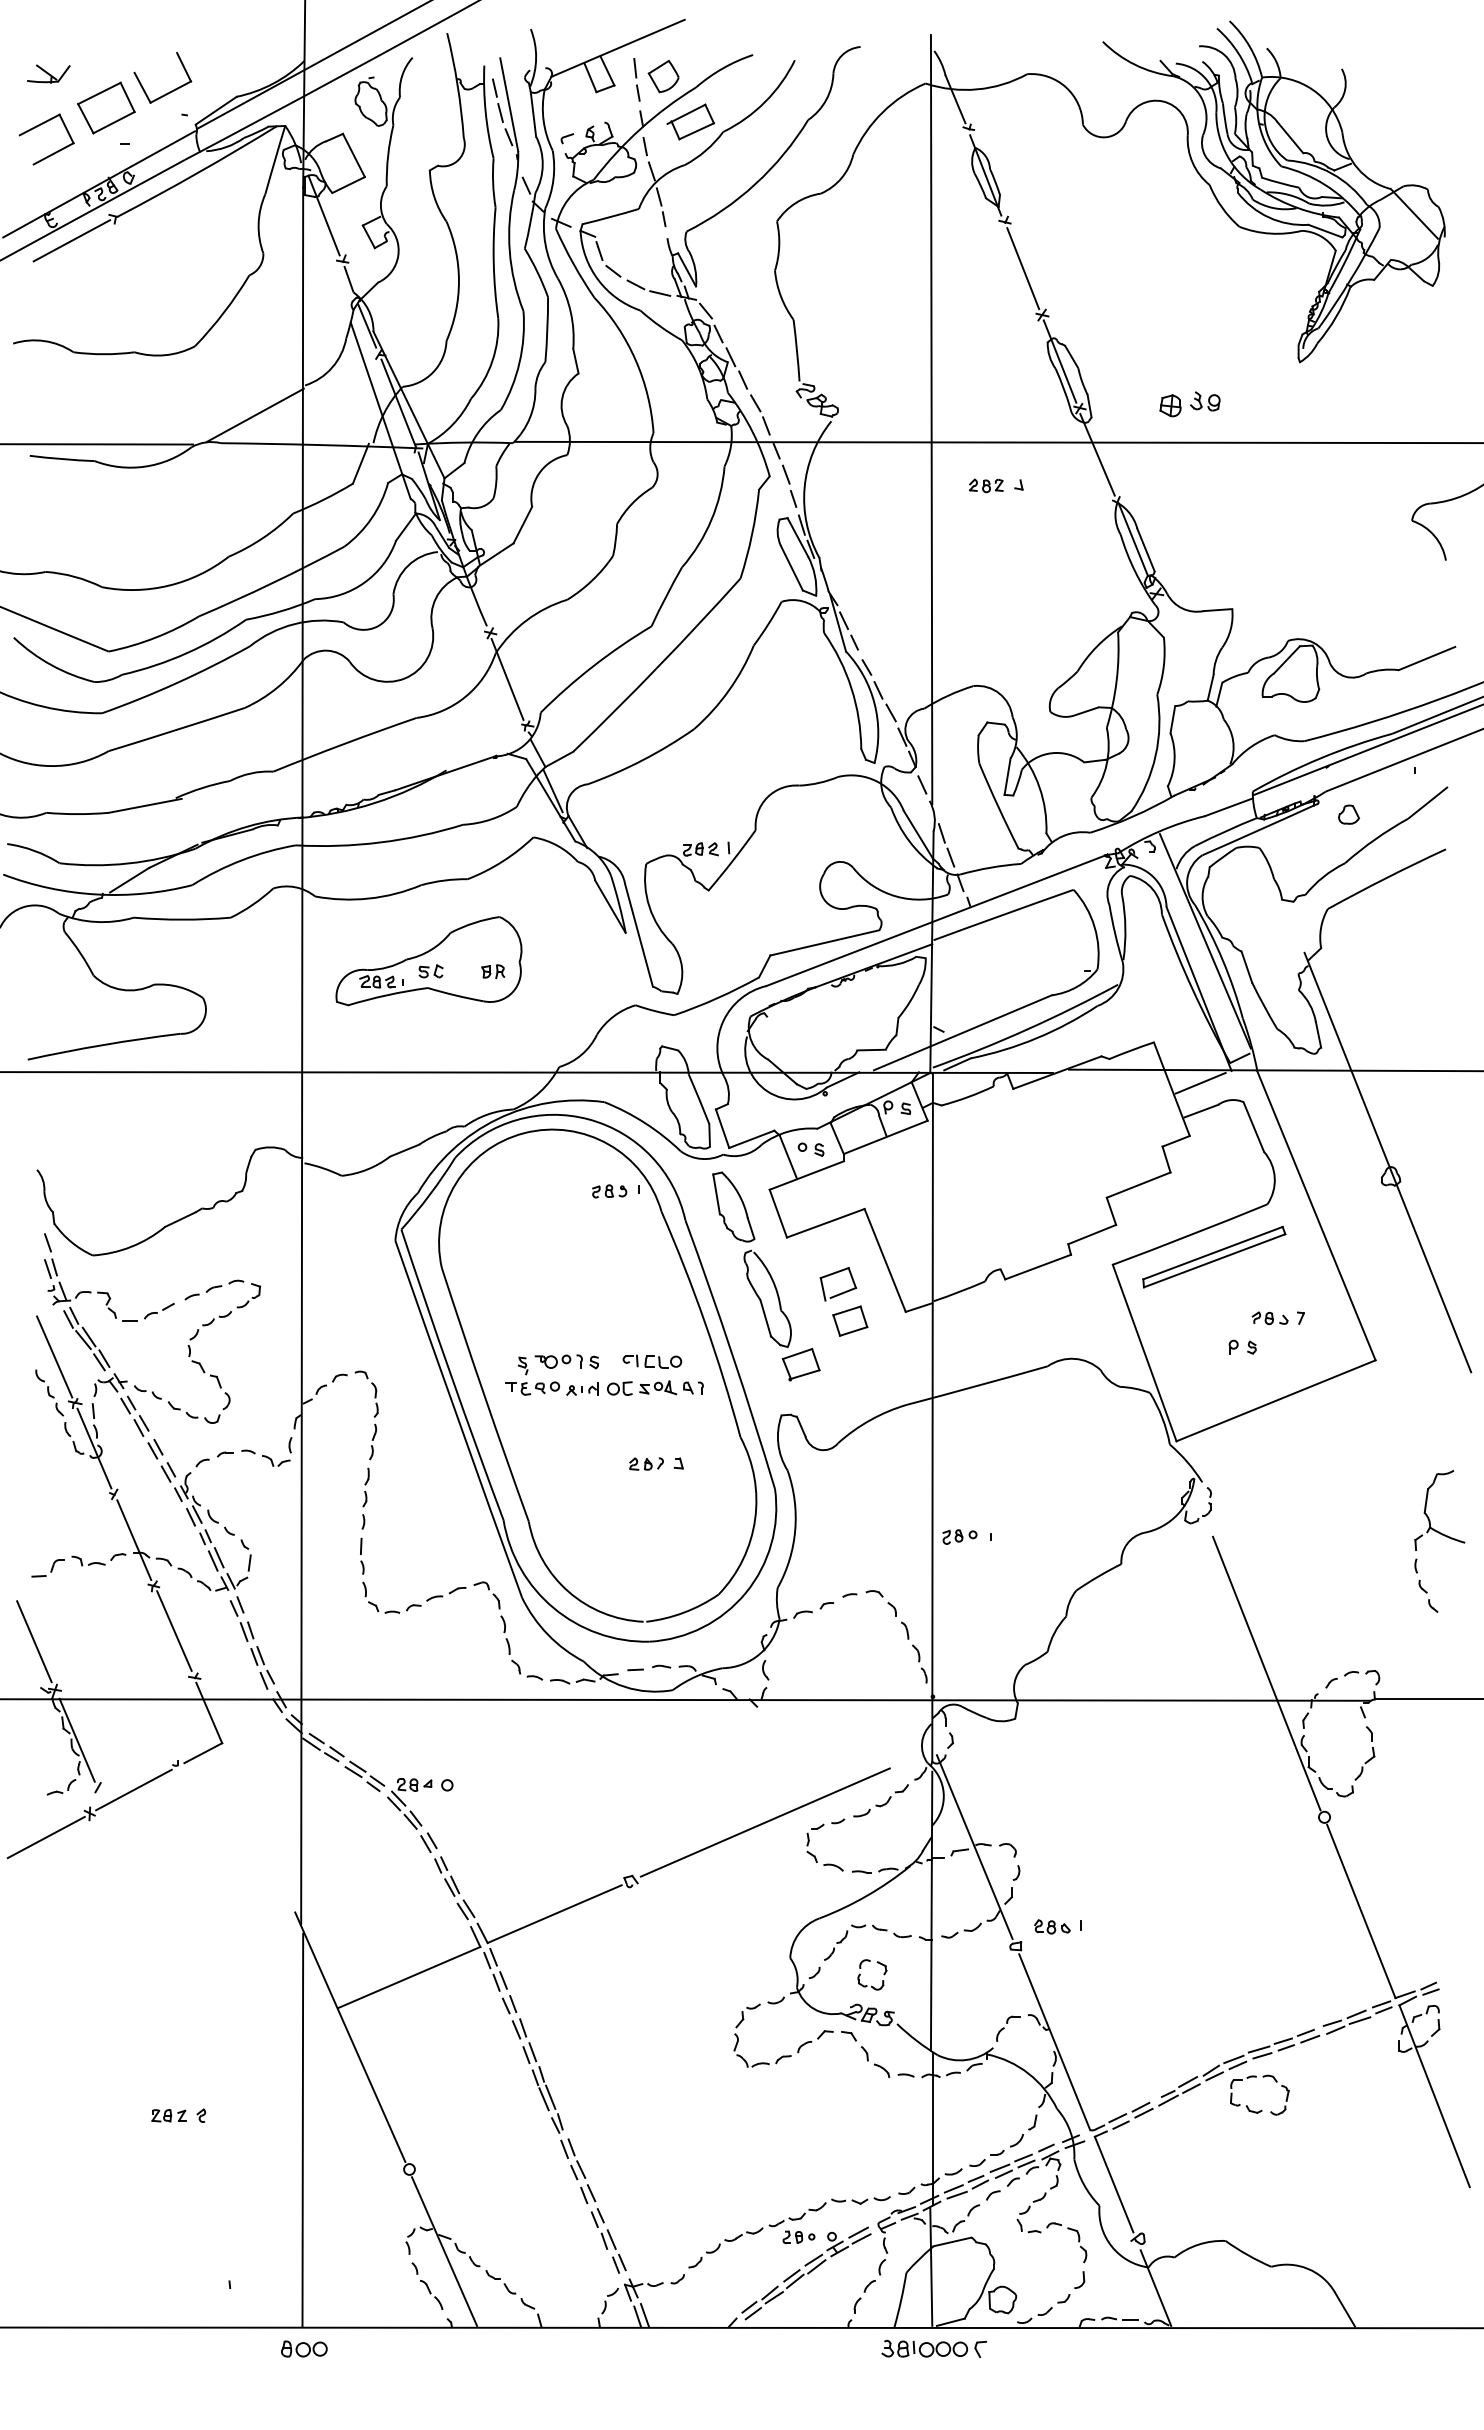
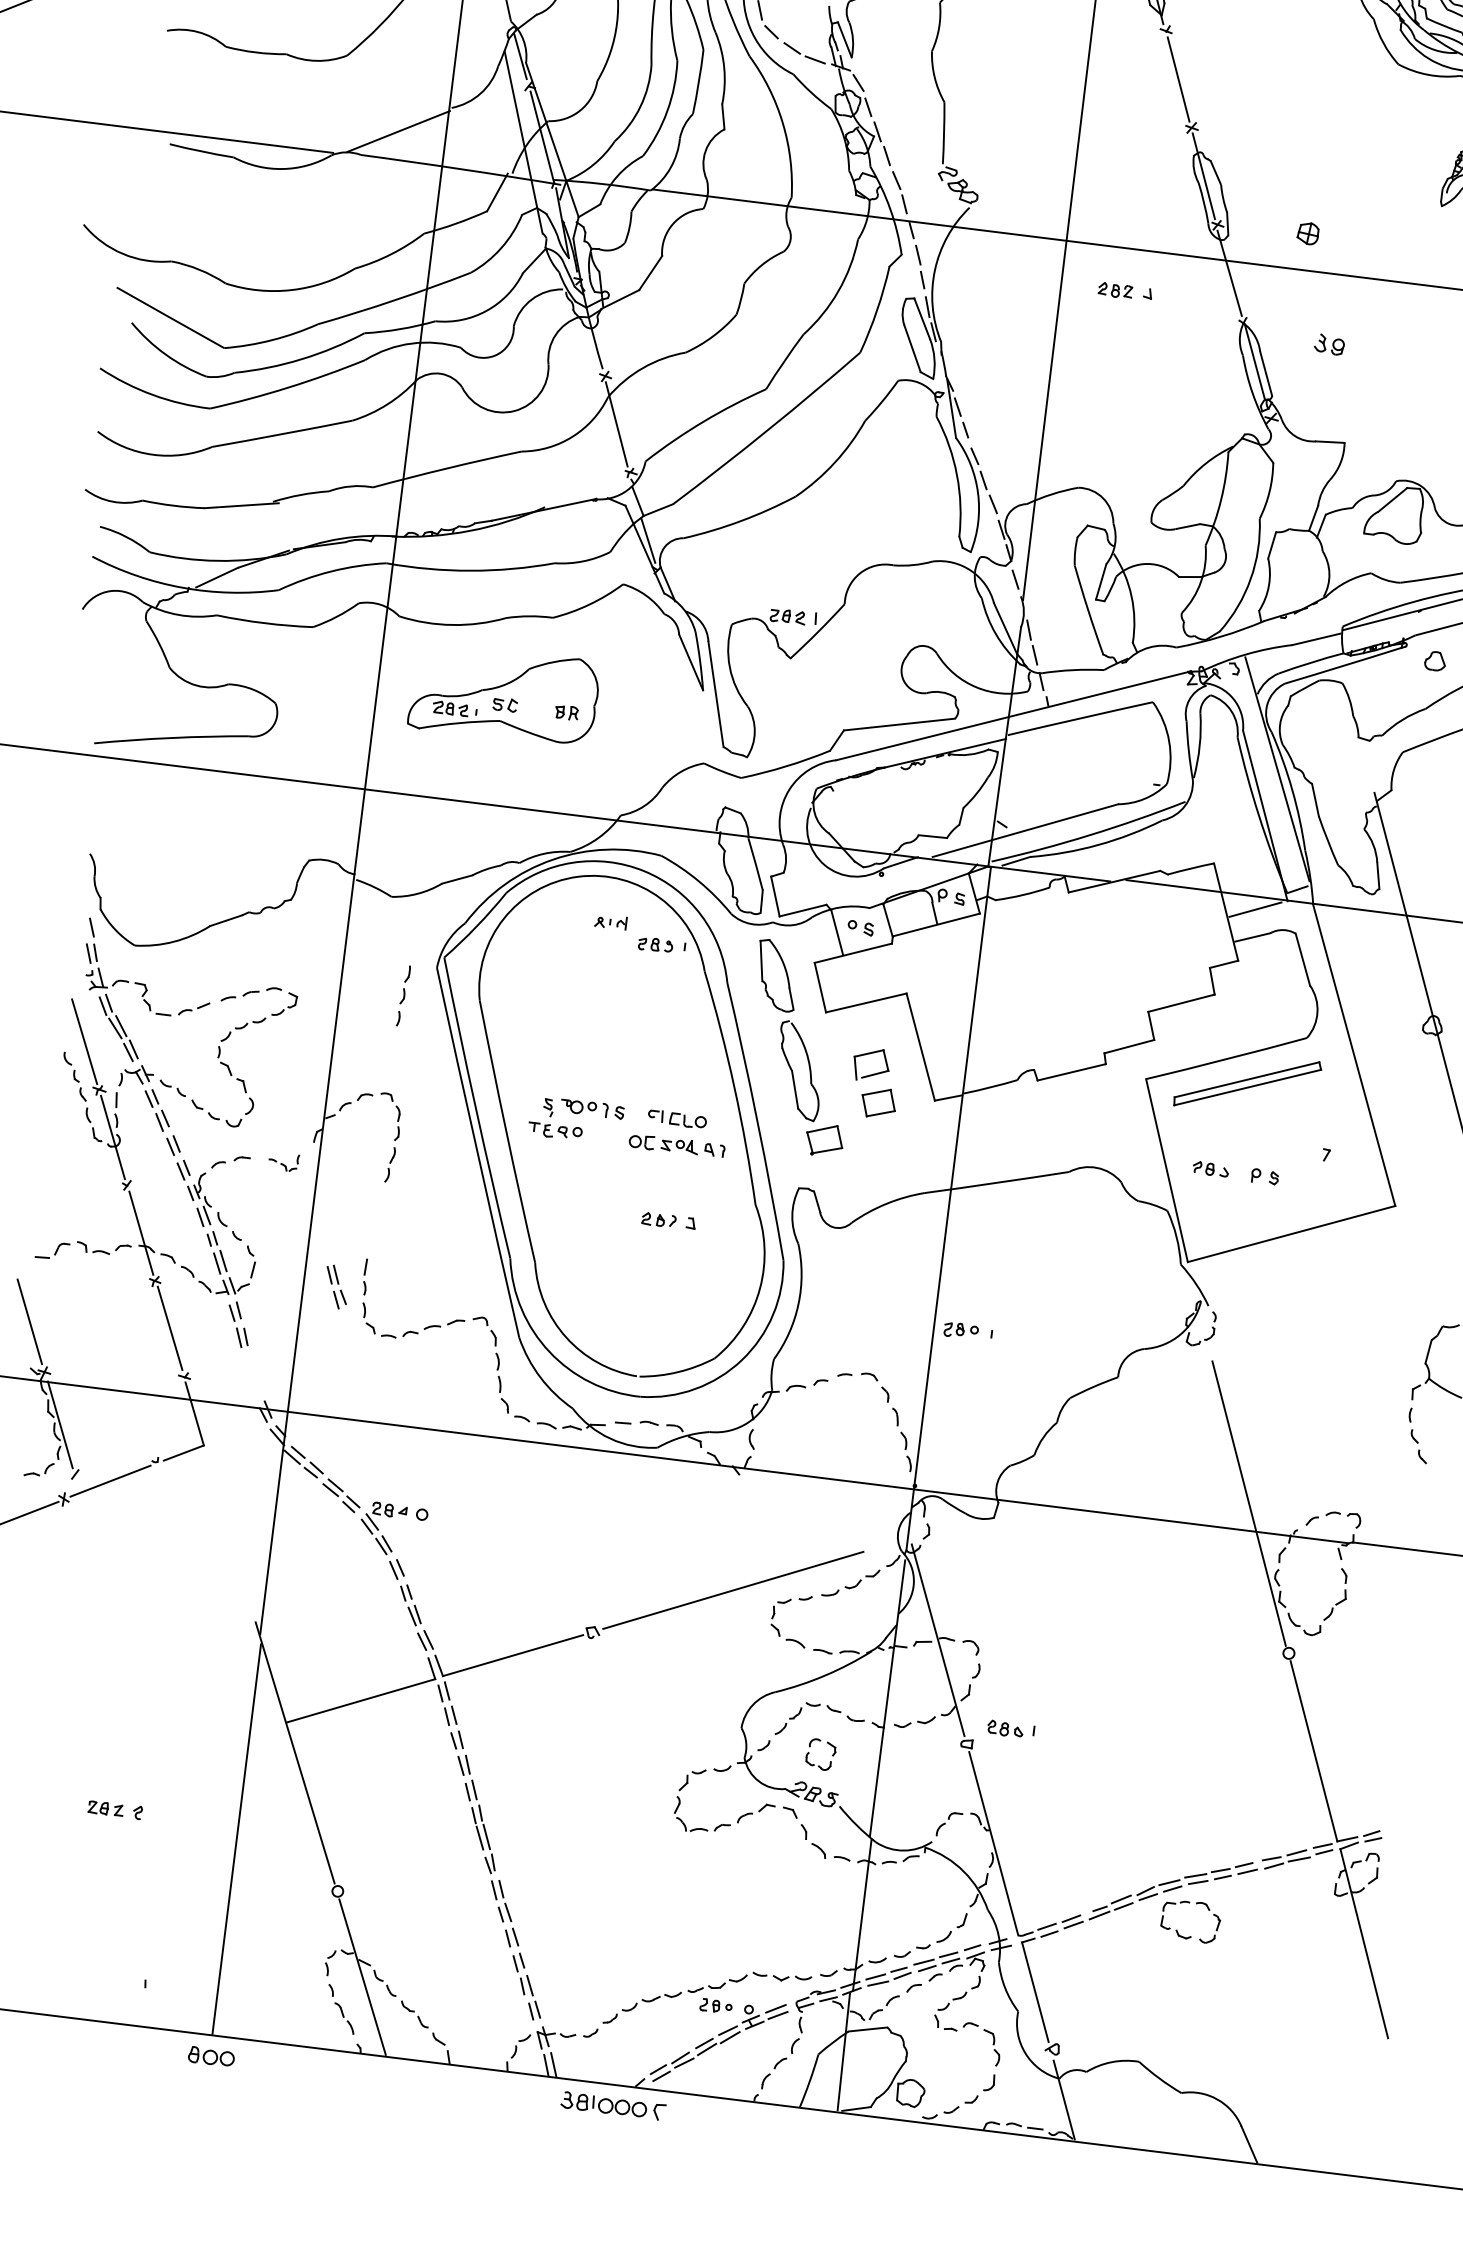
part: (1205, 401) -> (1329, 344), moved
part: (1269, 1318) -> (1210, 1169), moved
part: (582, 1388) -> (611, 921), moved
part: (266, 1451) -> (283, 1161), size x0.6
part: (365, 1498) -> (403, 995), moved
part: (262, 1667) -> (336, 1286), moved
part: (933, 2349) -> (612, 2106), moved

